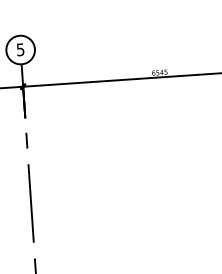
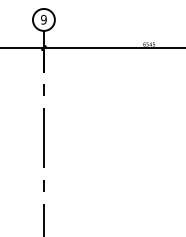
text: (20, 49) -> (43, 19), 5 -> 9

